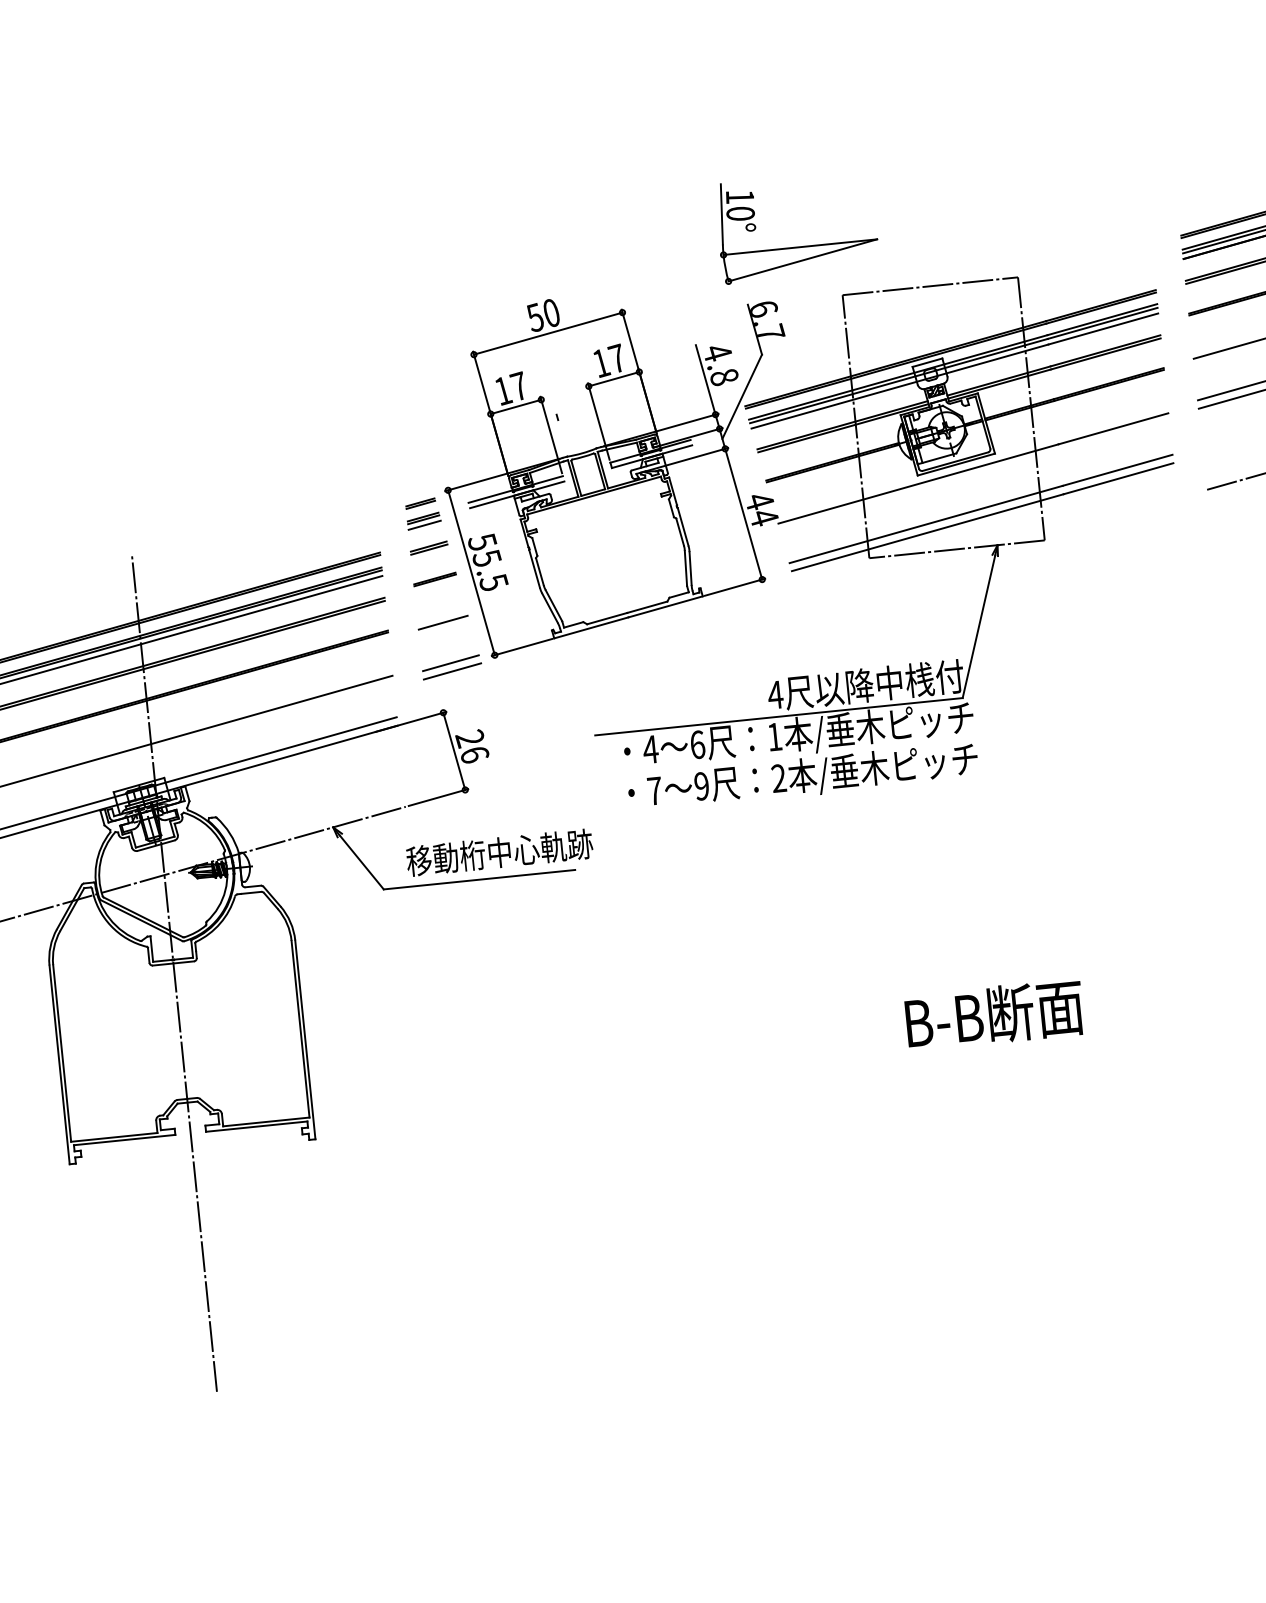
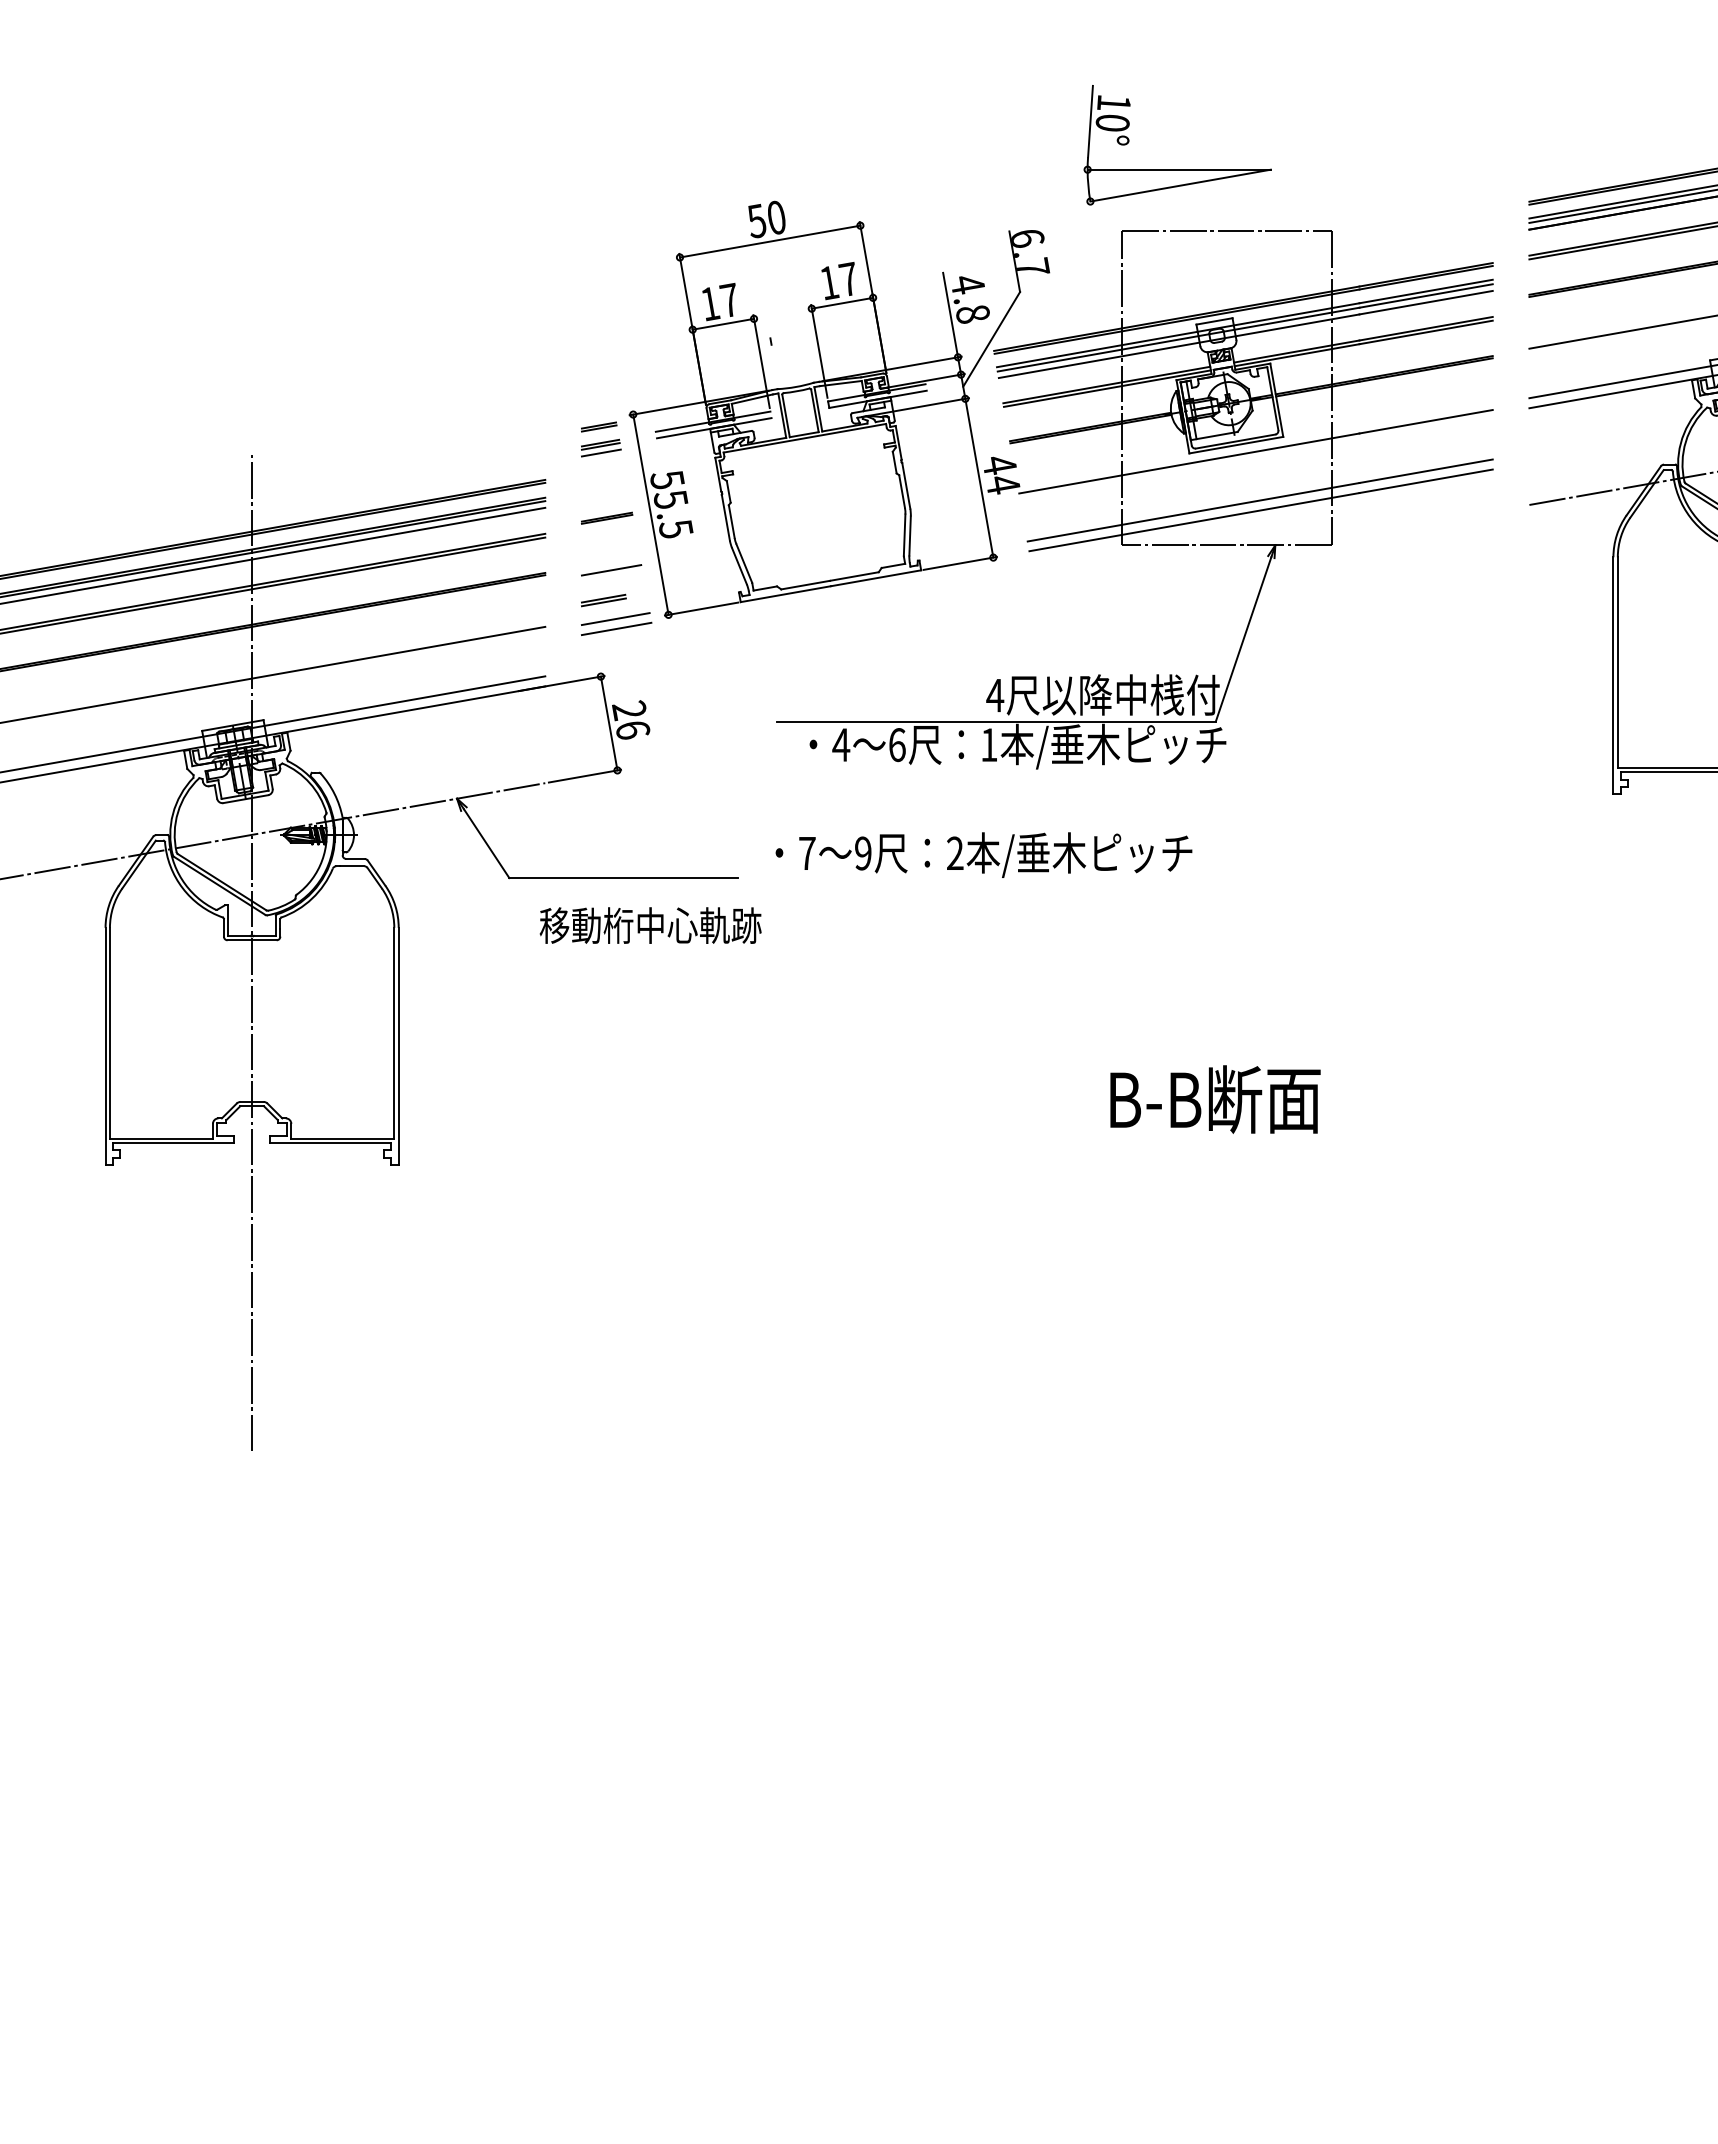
part: (798, 247) -> (1177, 169), moved
part: (428, 548) -> (603, 600), moved
text: (802, 776) -> (983, 854), moved
text: (499, 852) -> (650, 925), moved

